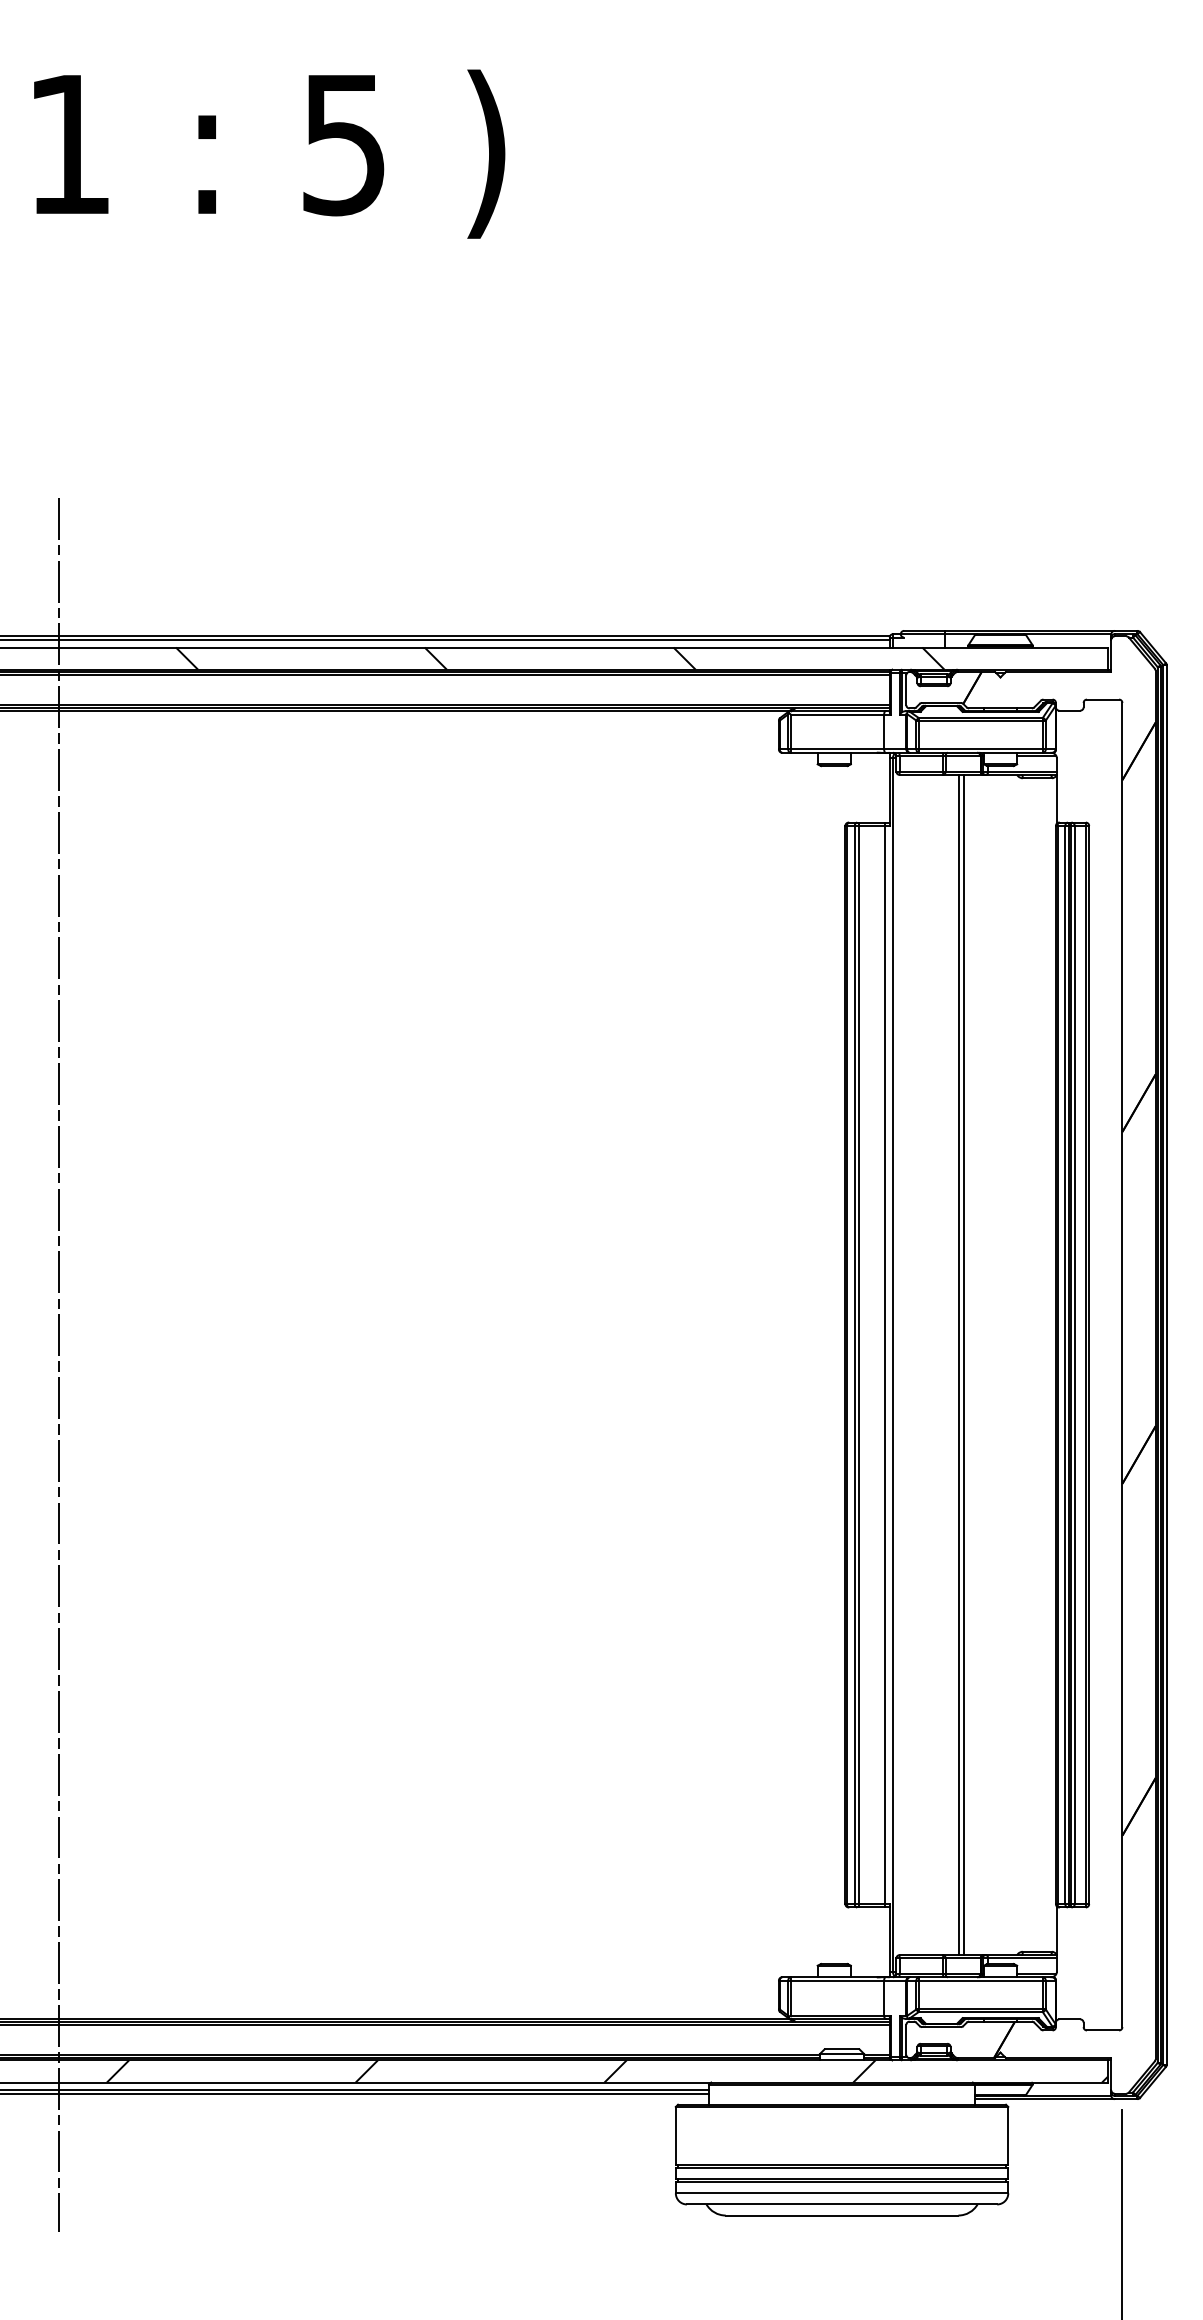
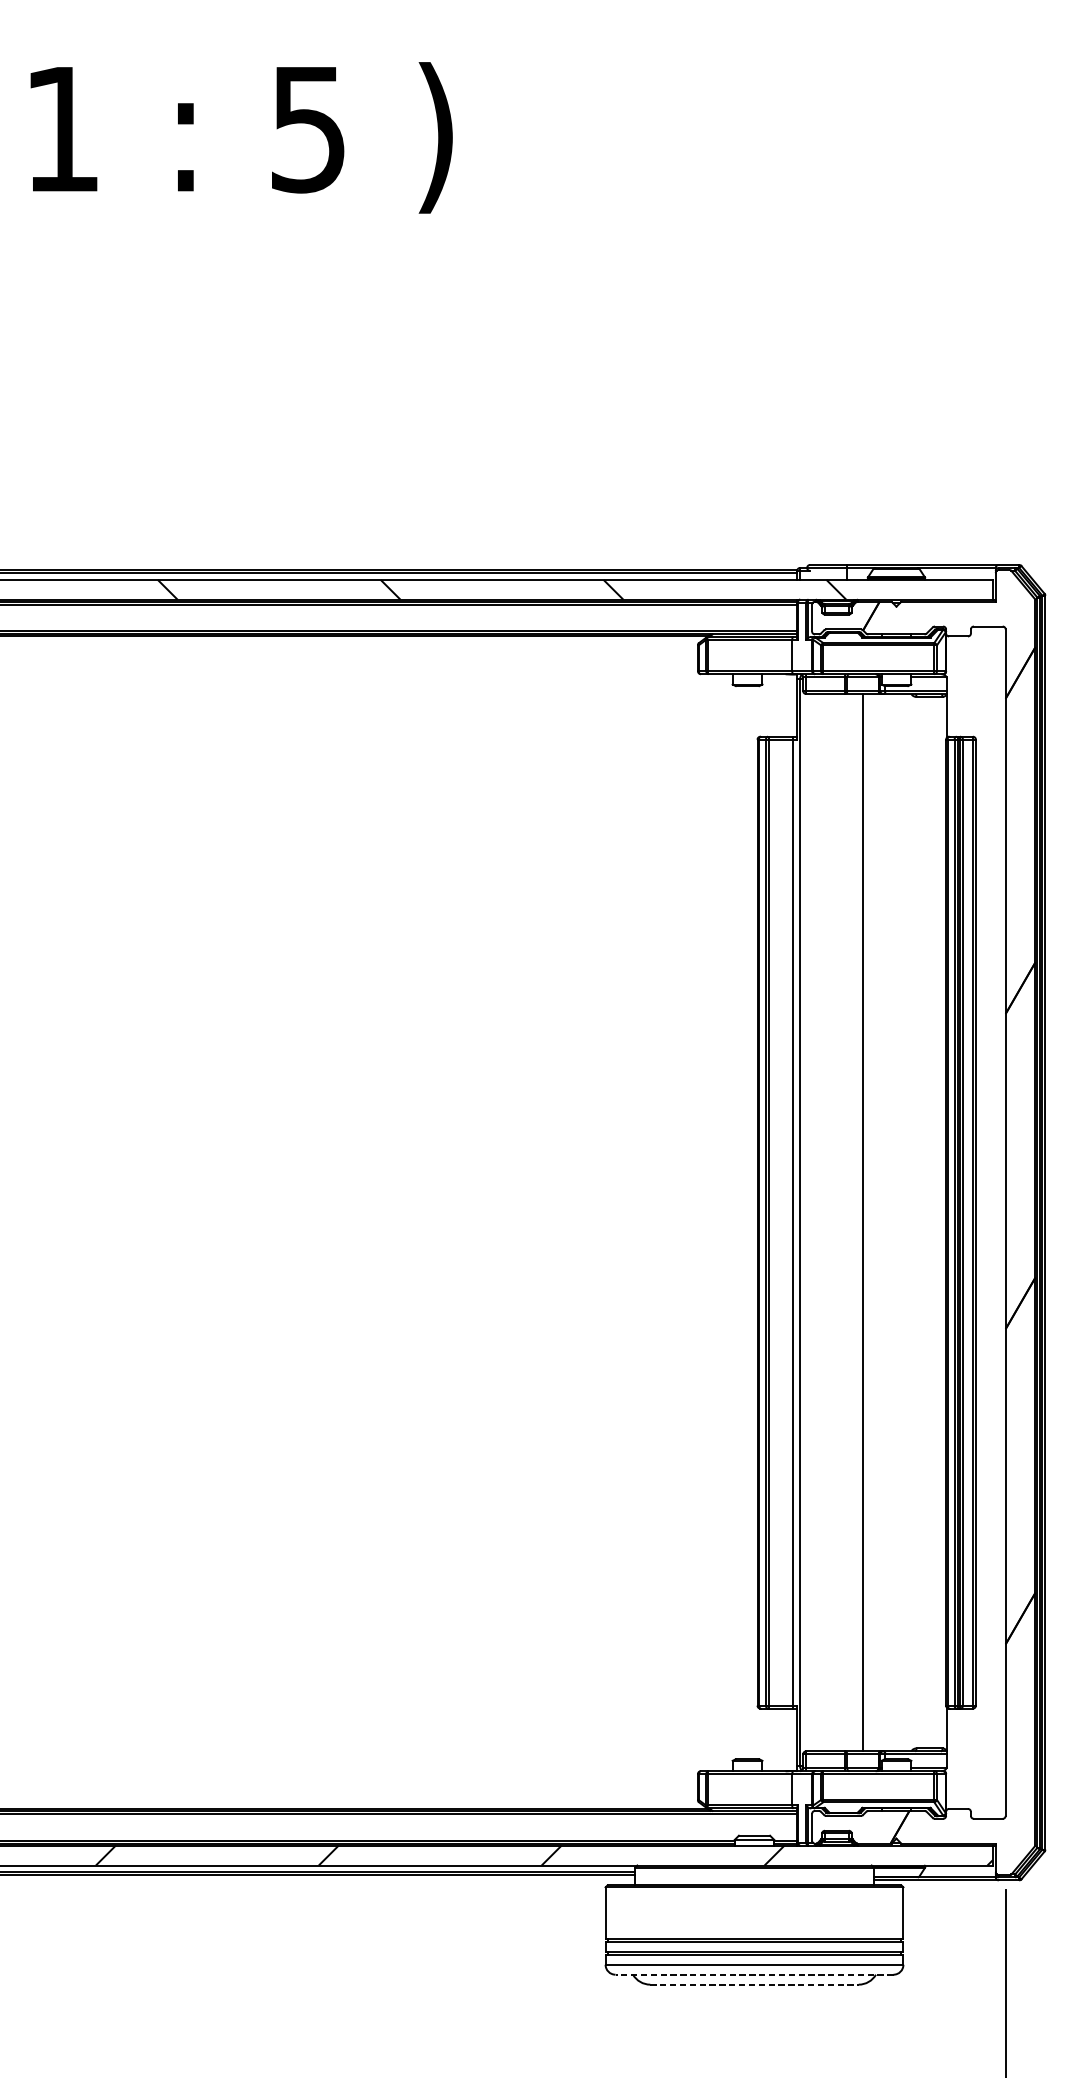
line: (58, 1364) -> (52, 1222), removed
line: (959, 1364) -> (859, 1222), removed
line: (841, 2204) -> (754, 1974), solid -> dashed
line: (842, 2215) -> (754, 1984), solid -> dashed

